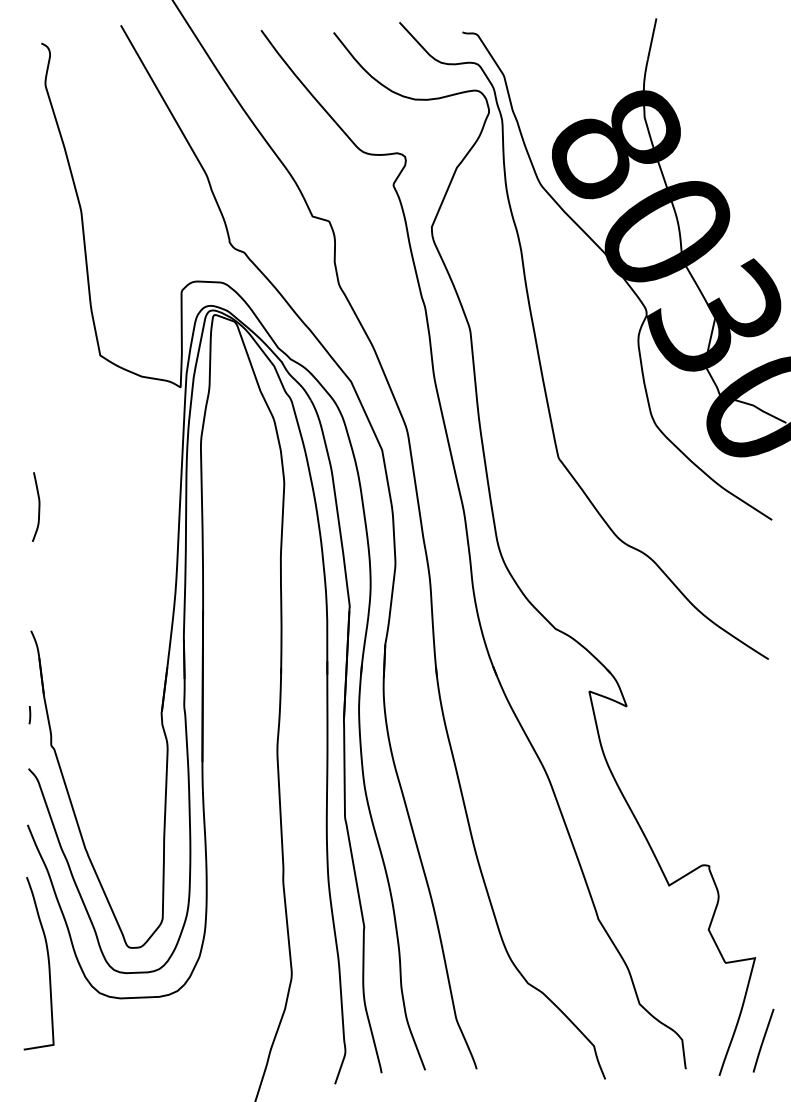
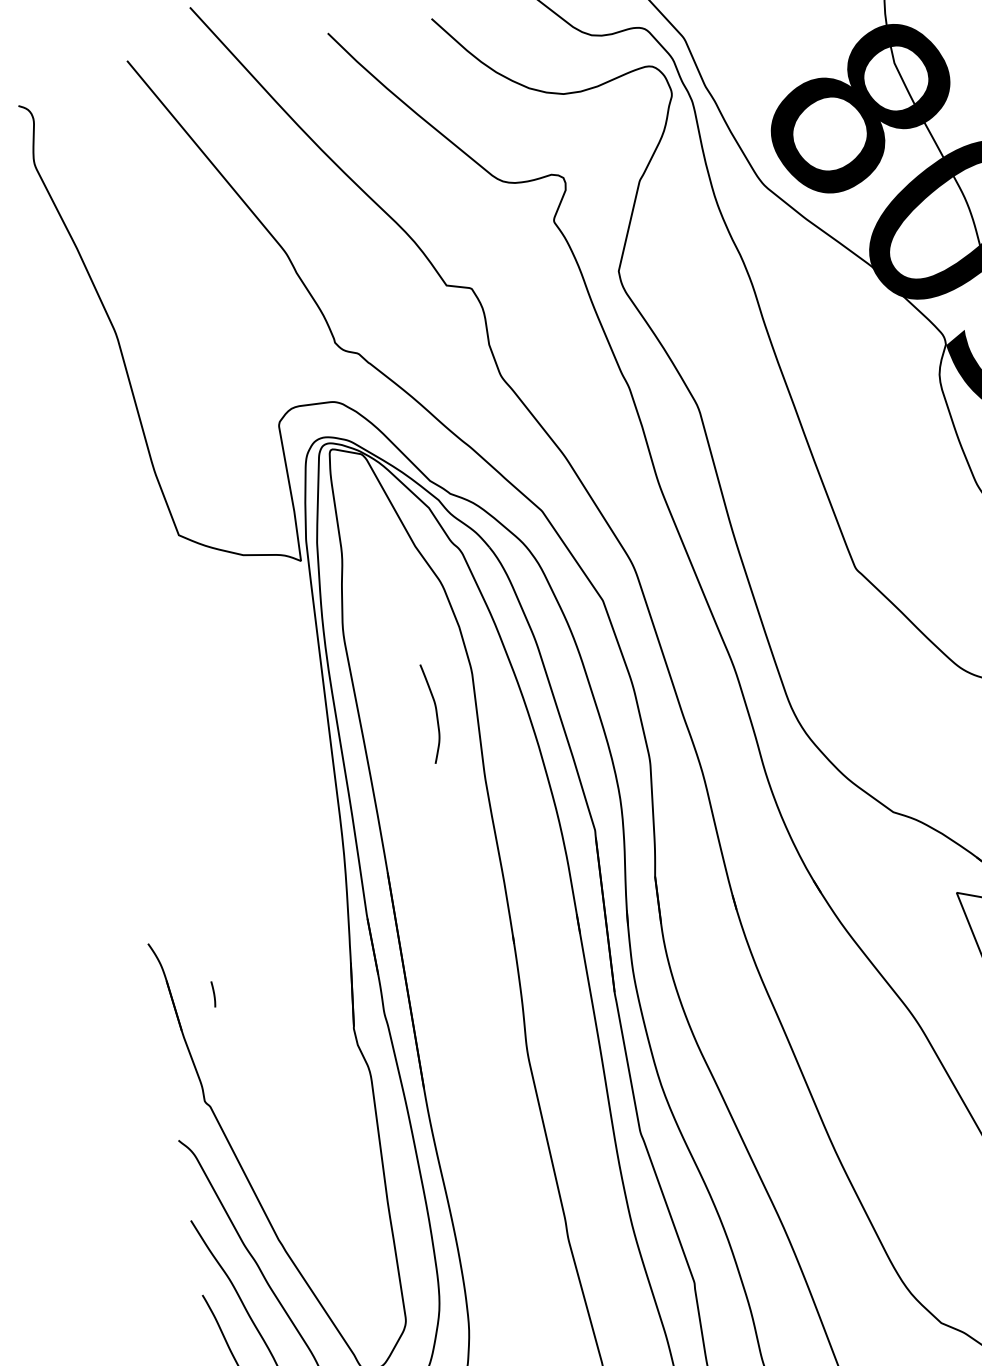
curve: (38, 506) -> (435, 712), moved
line: (29, 715) -> (213, 995), moved

